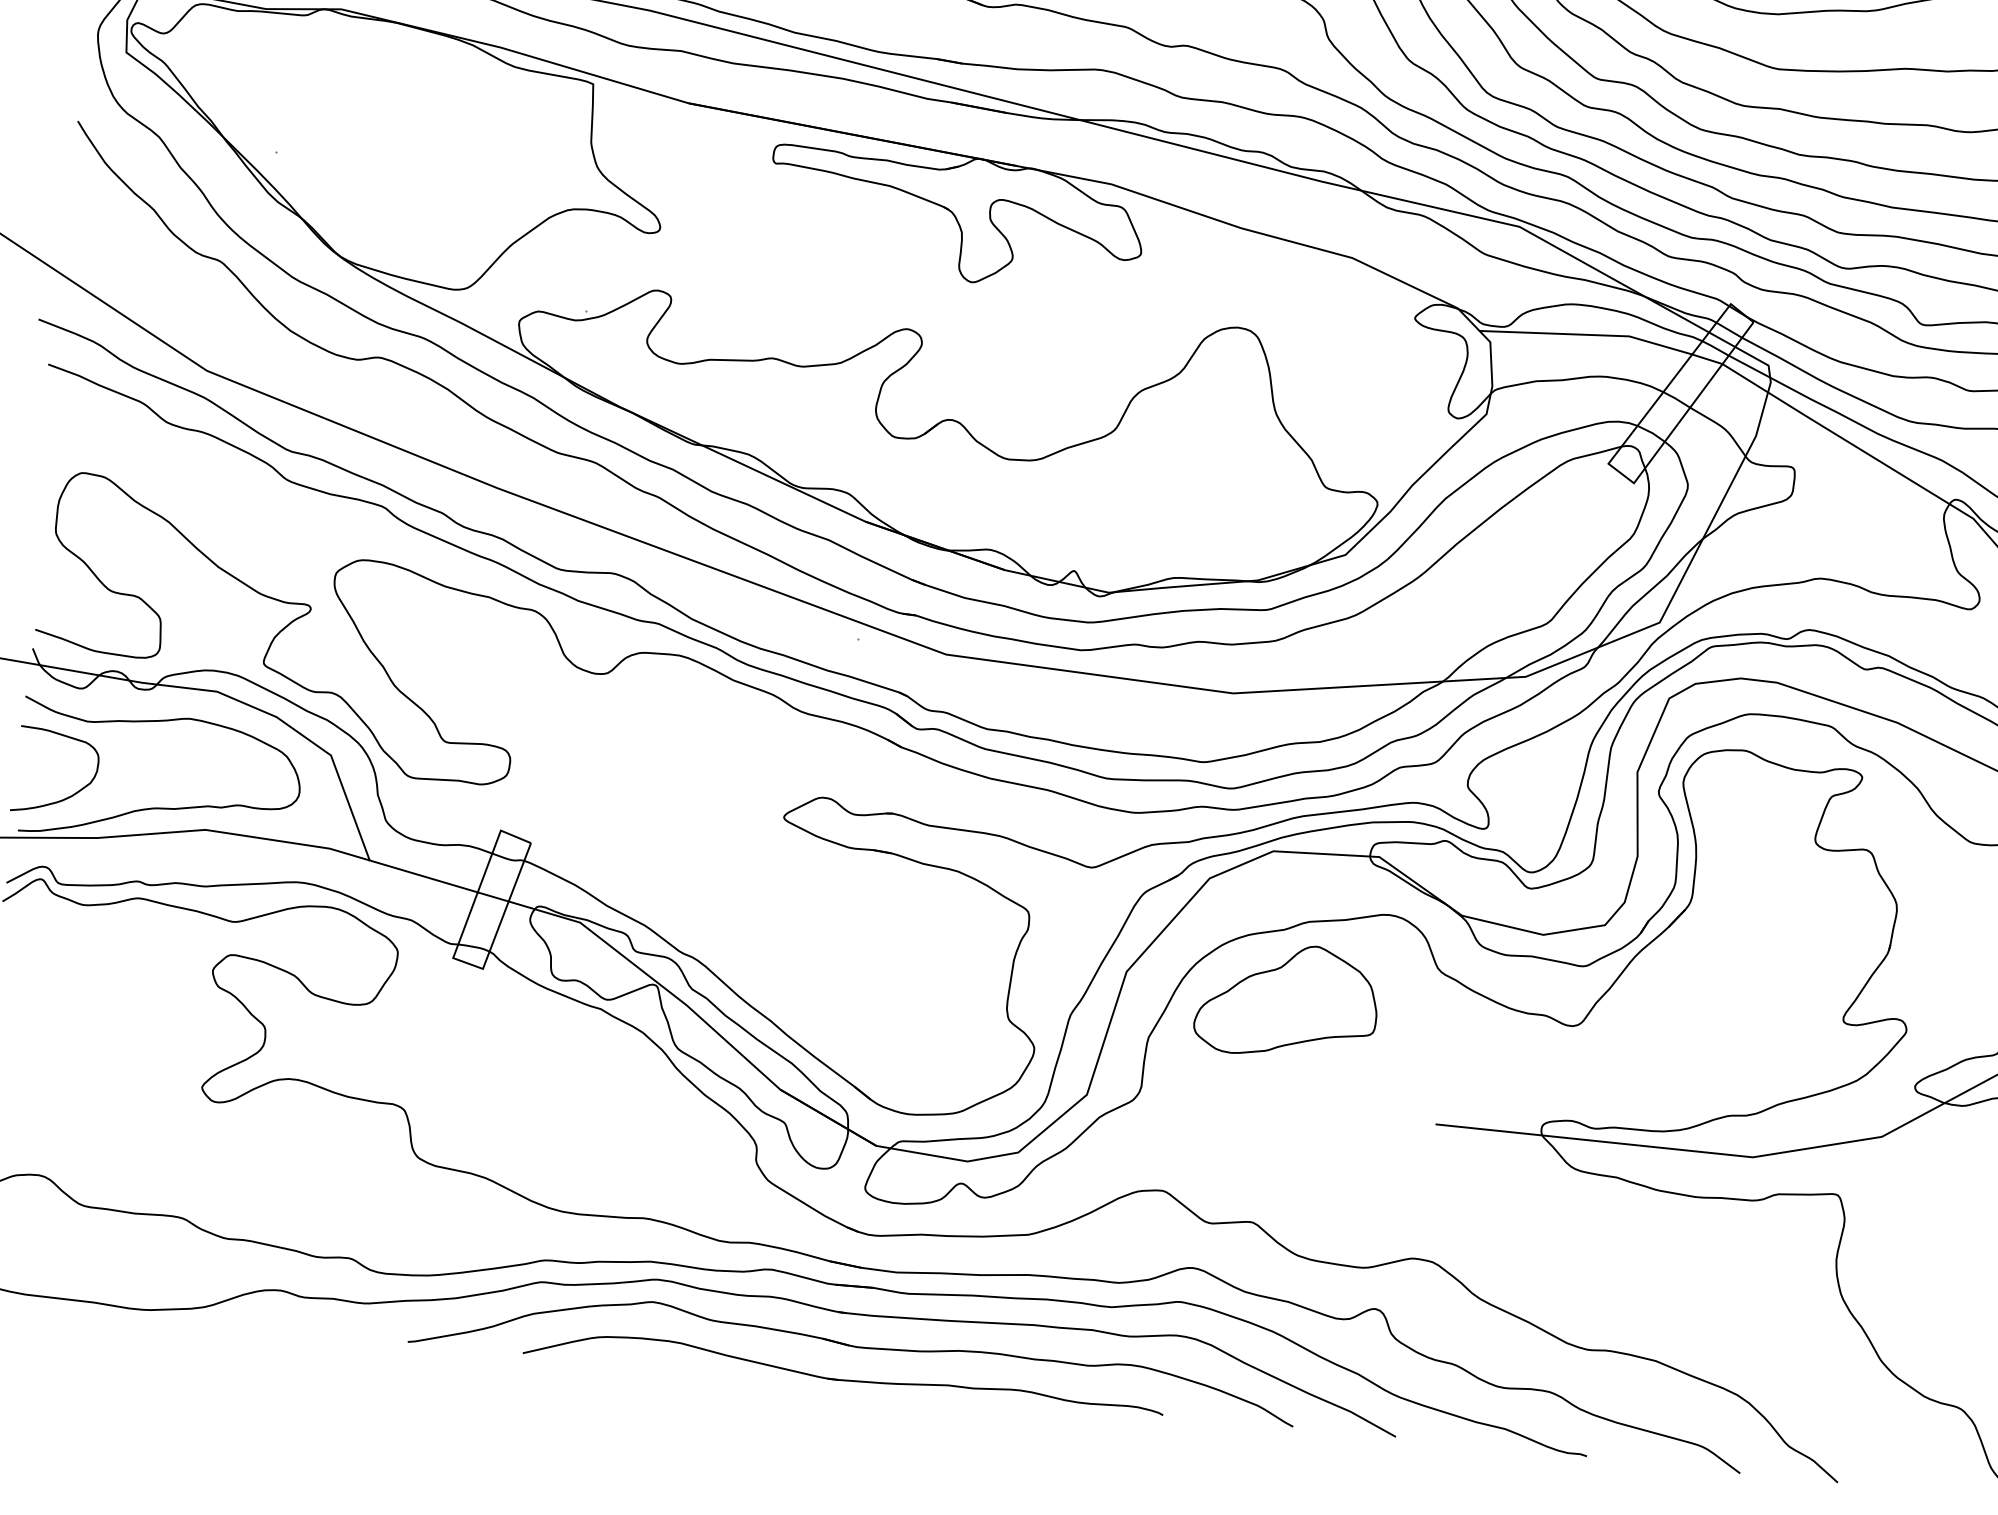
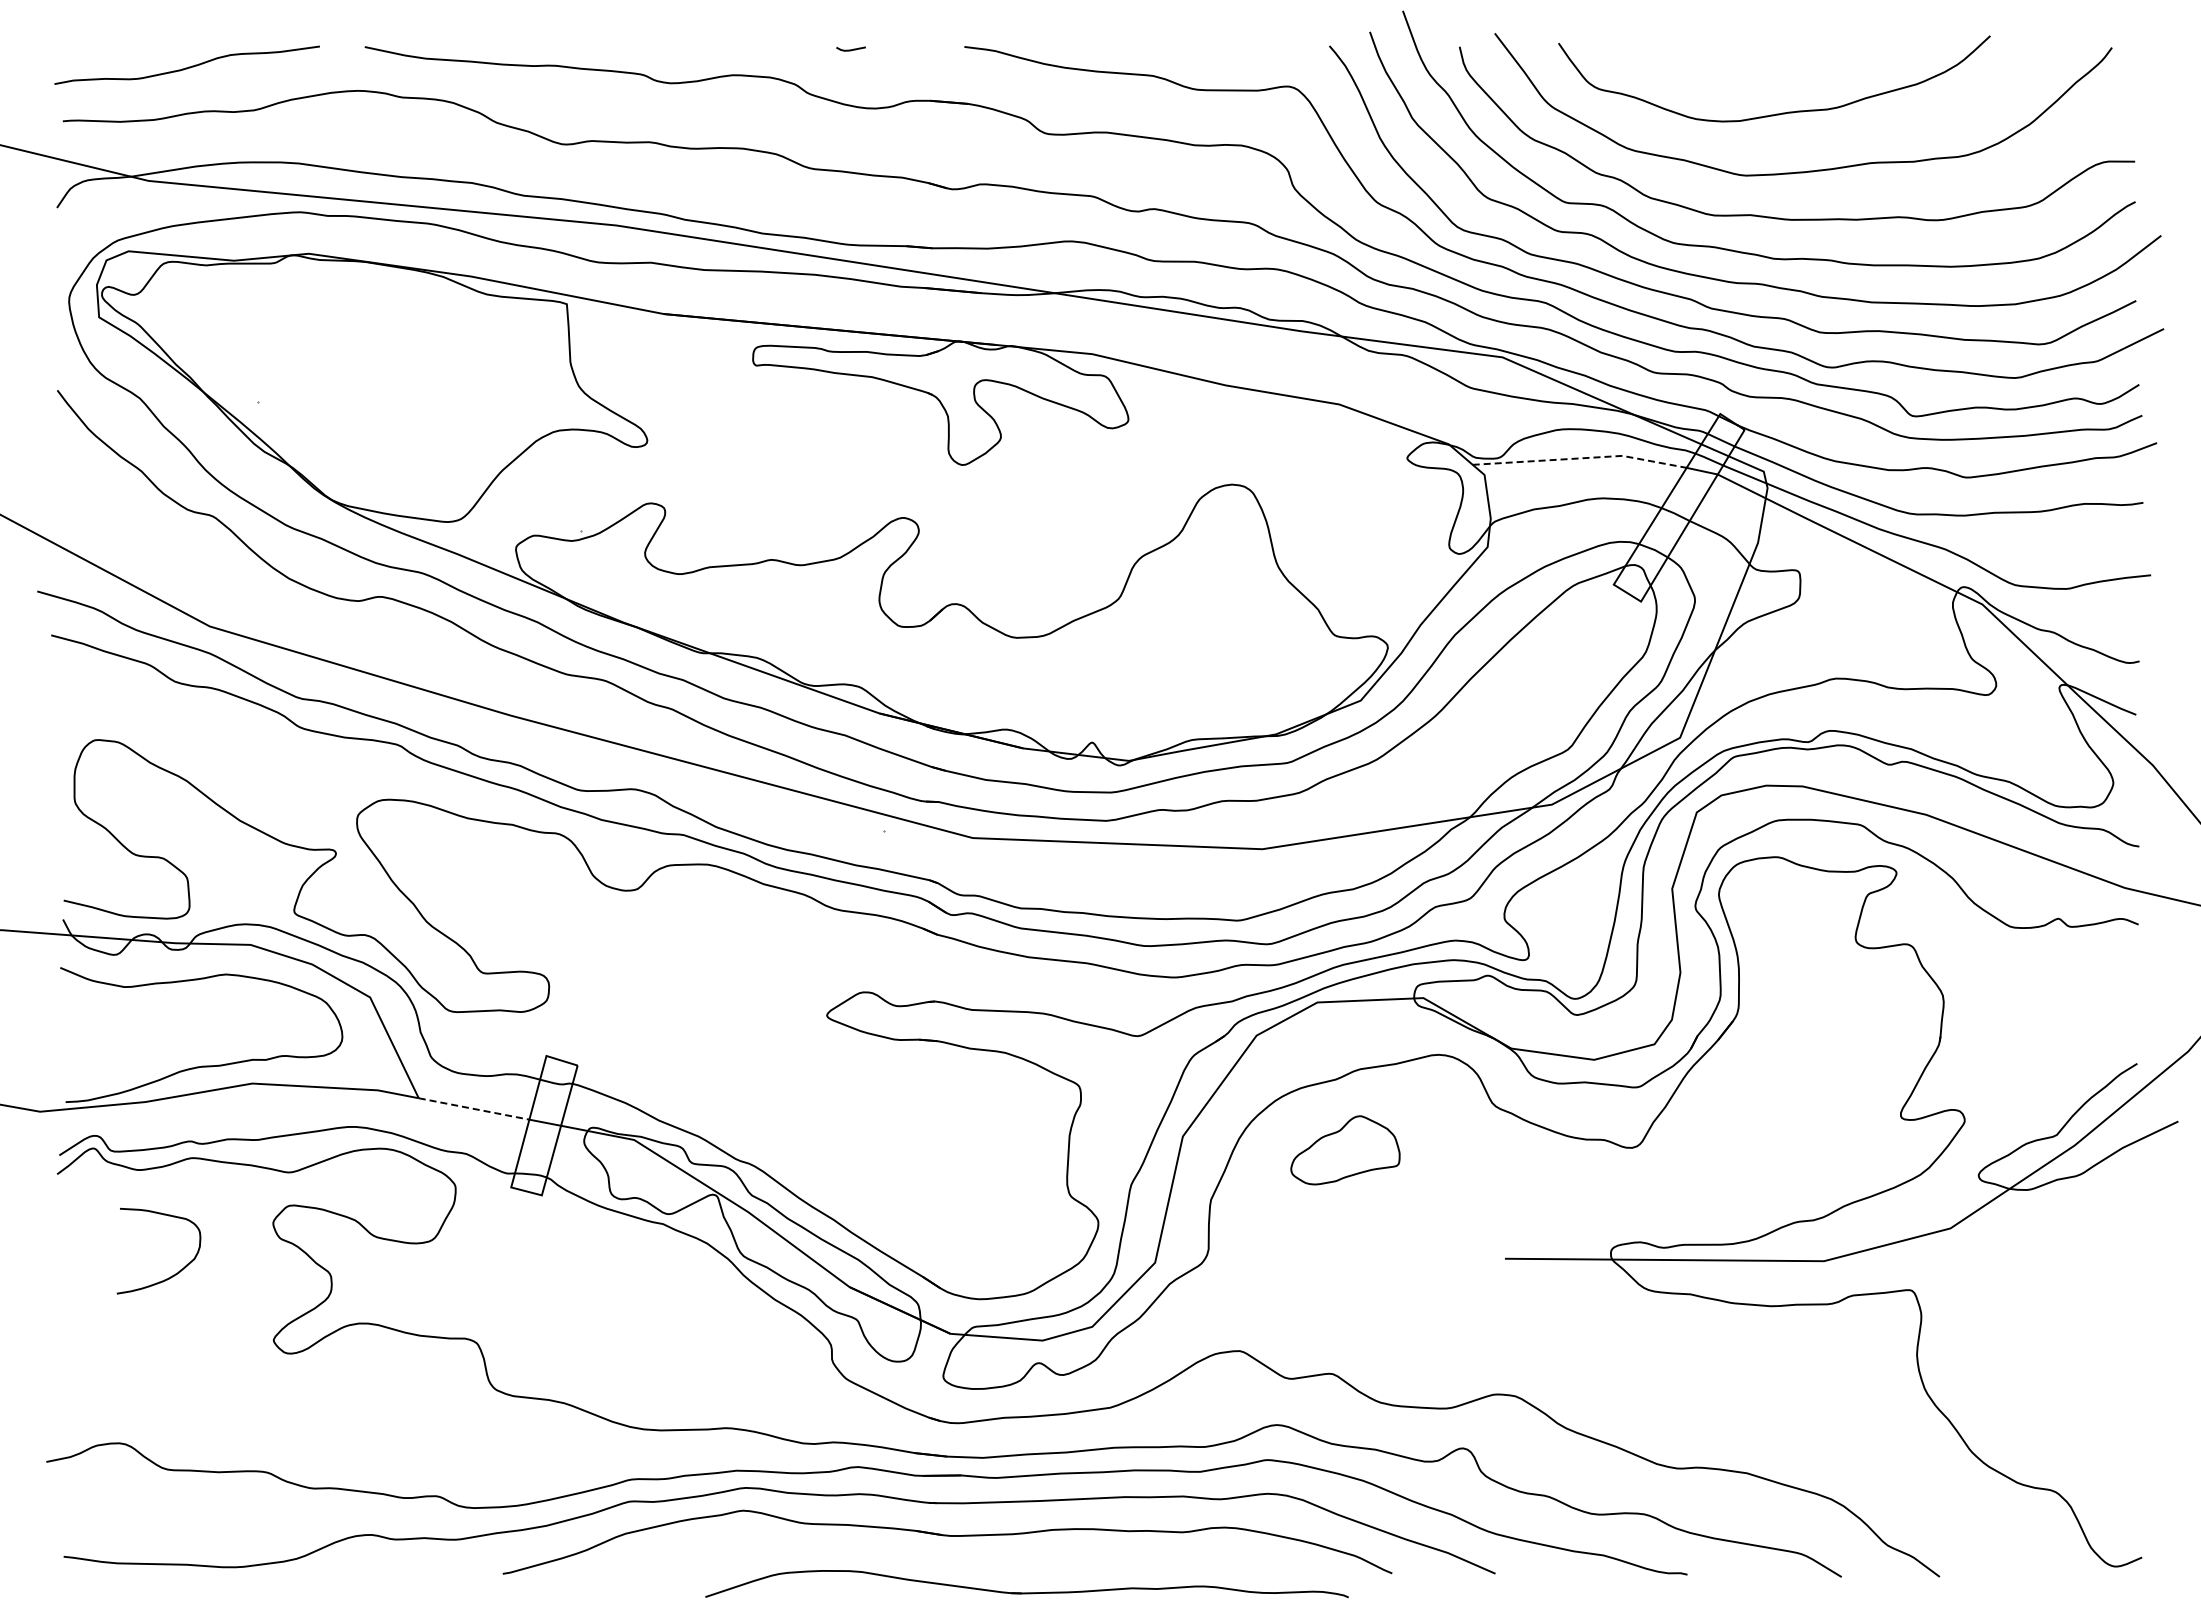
line: (1588, 335) -> (1581, 458), solid -> dashed
curve: (68, 796) -> (173, 1274), moved
line: (424, 876) -> (474, 1109), solid -> dashed
part: (1287, 1001) -> (1345, 1150), size x0.6
part: (842, 1379) -> (1026, 1592), moved

